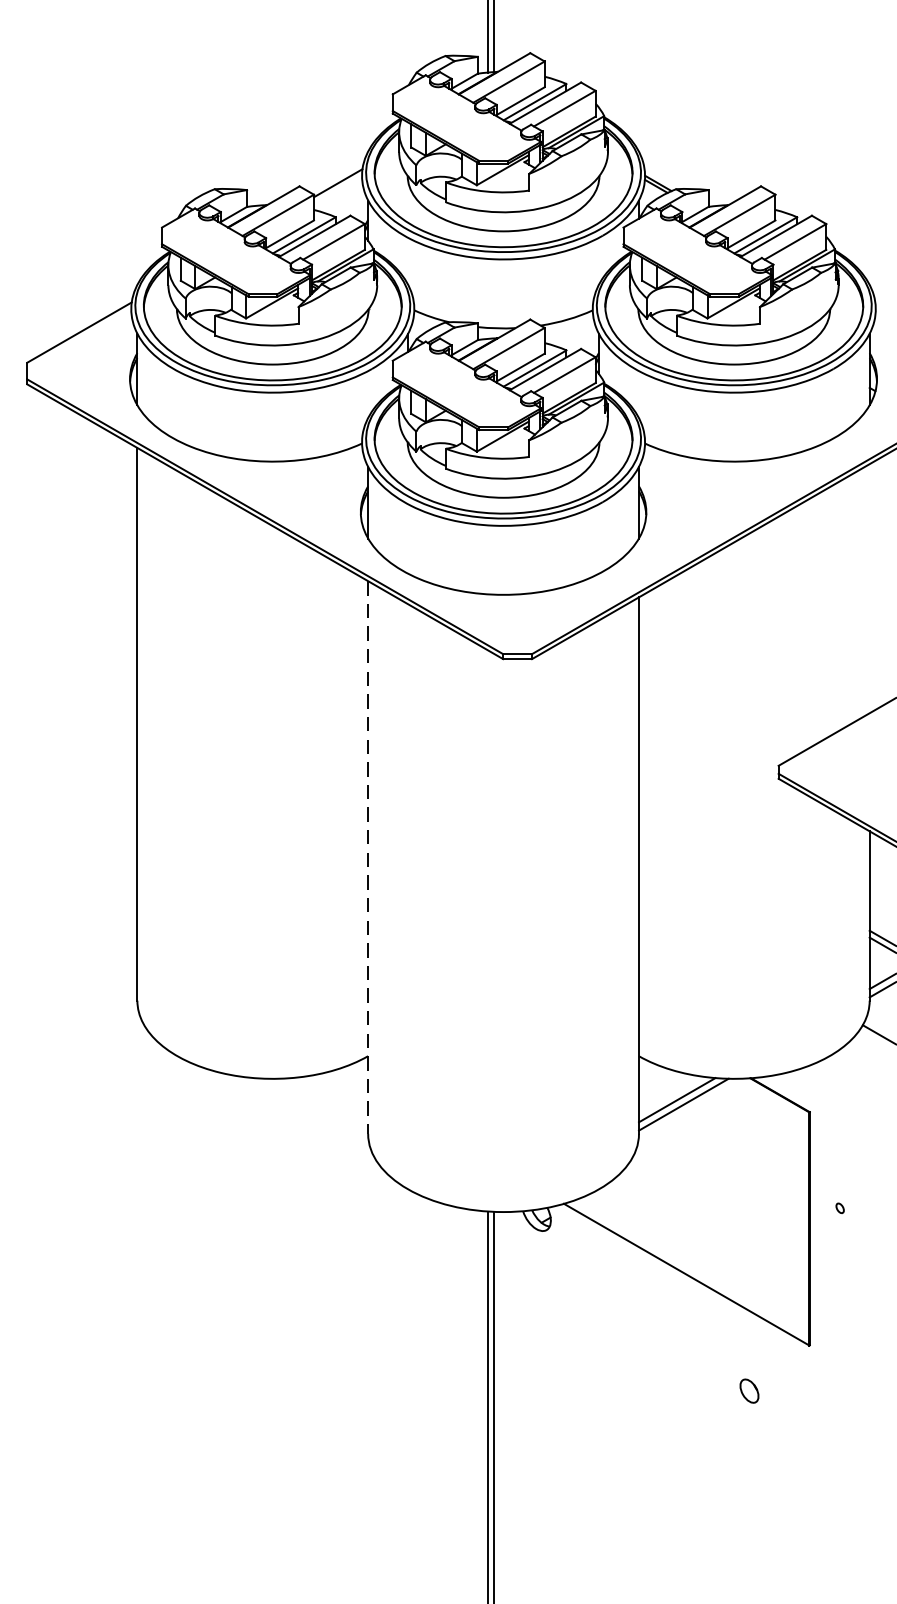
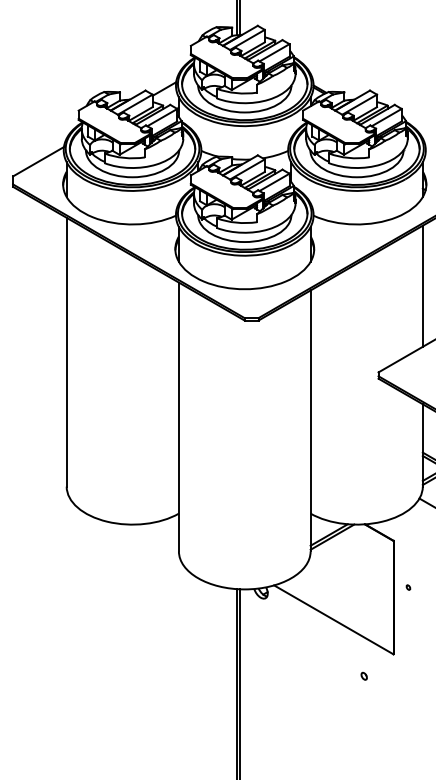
line: (869, 587) -> (422, 285), added
line: (367, 858) -> (178, 417), dashed -> solid
part: (747, 1389) -> (363, 675), size x0.62

